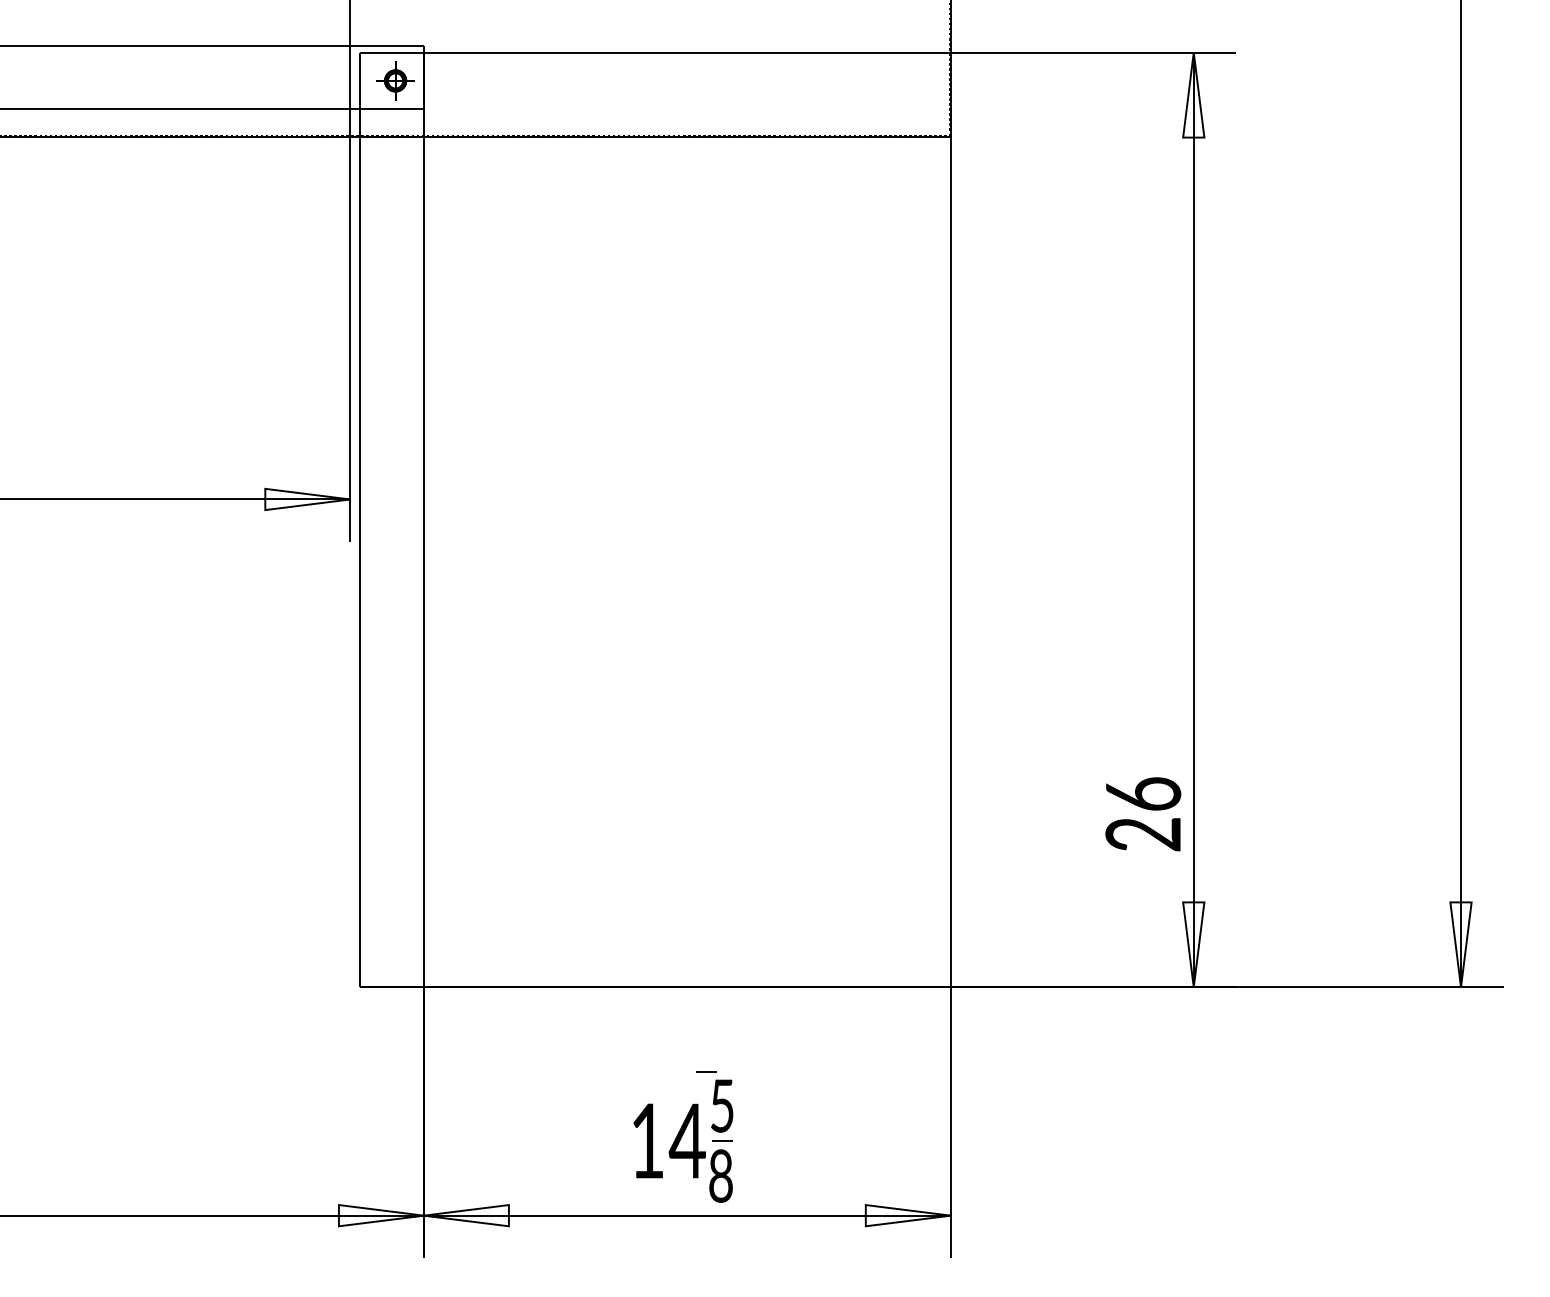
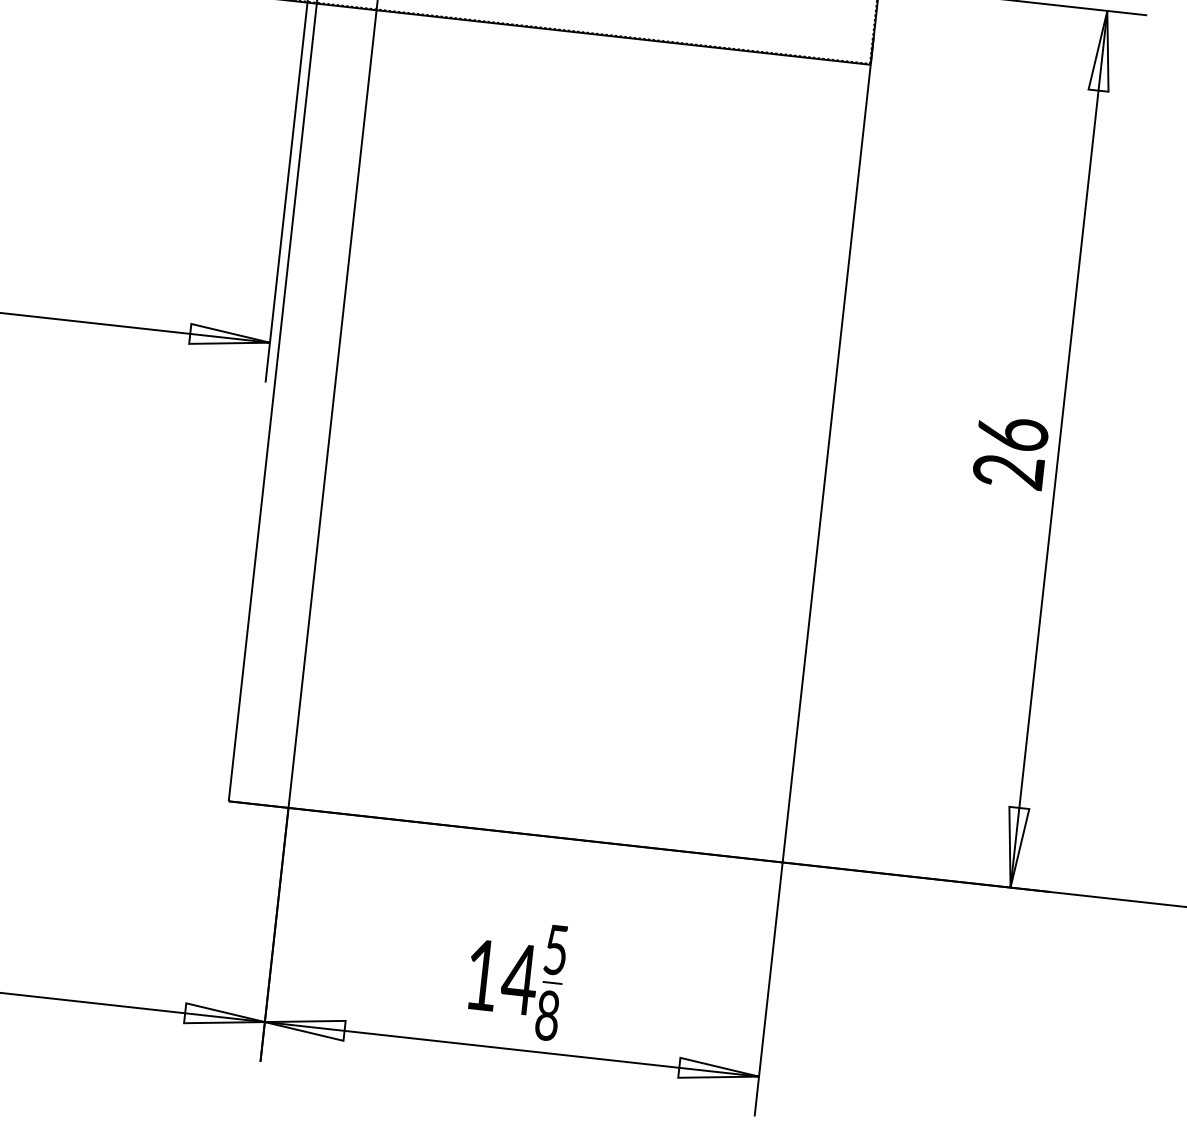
text: (1143, 814) -> (1010, 453), moved
line: (706, 1071) -> (544, 916), removed

